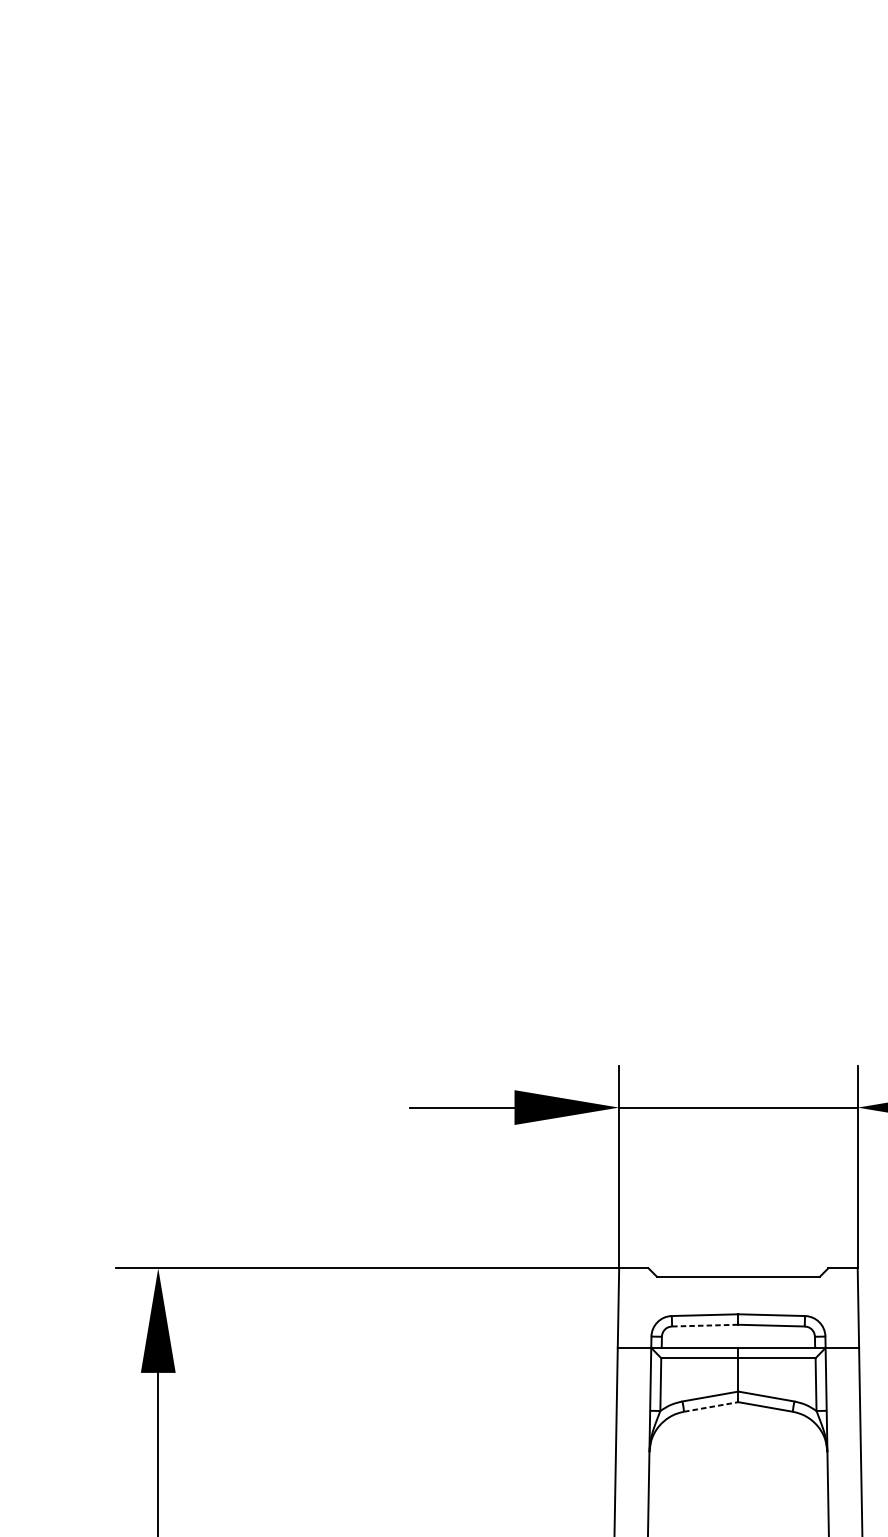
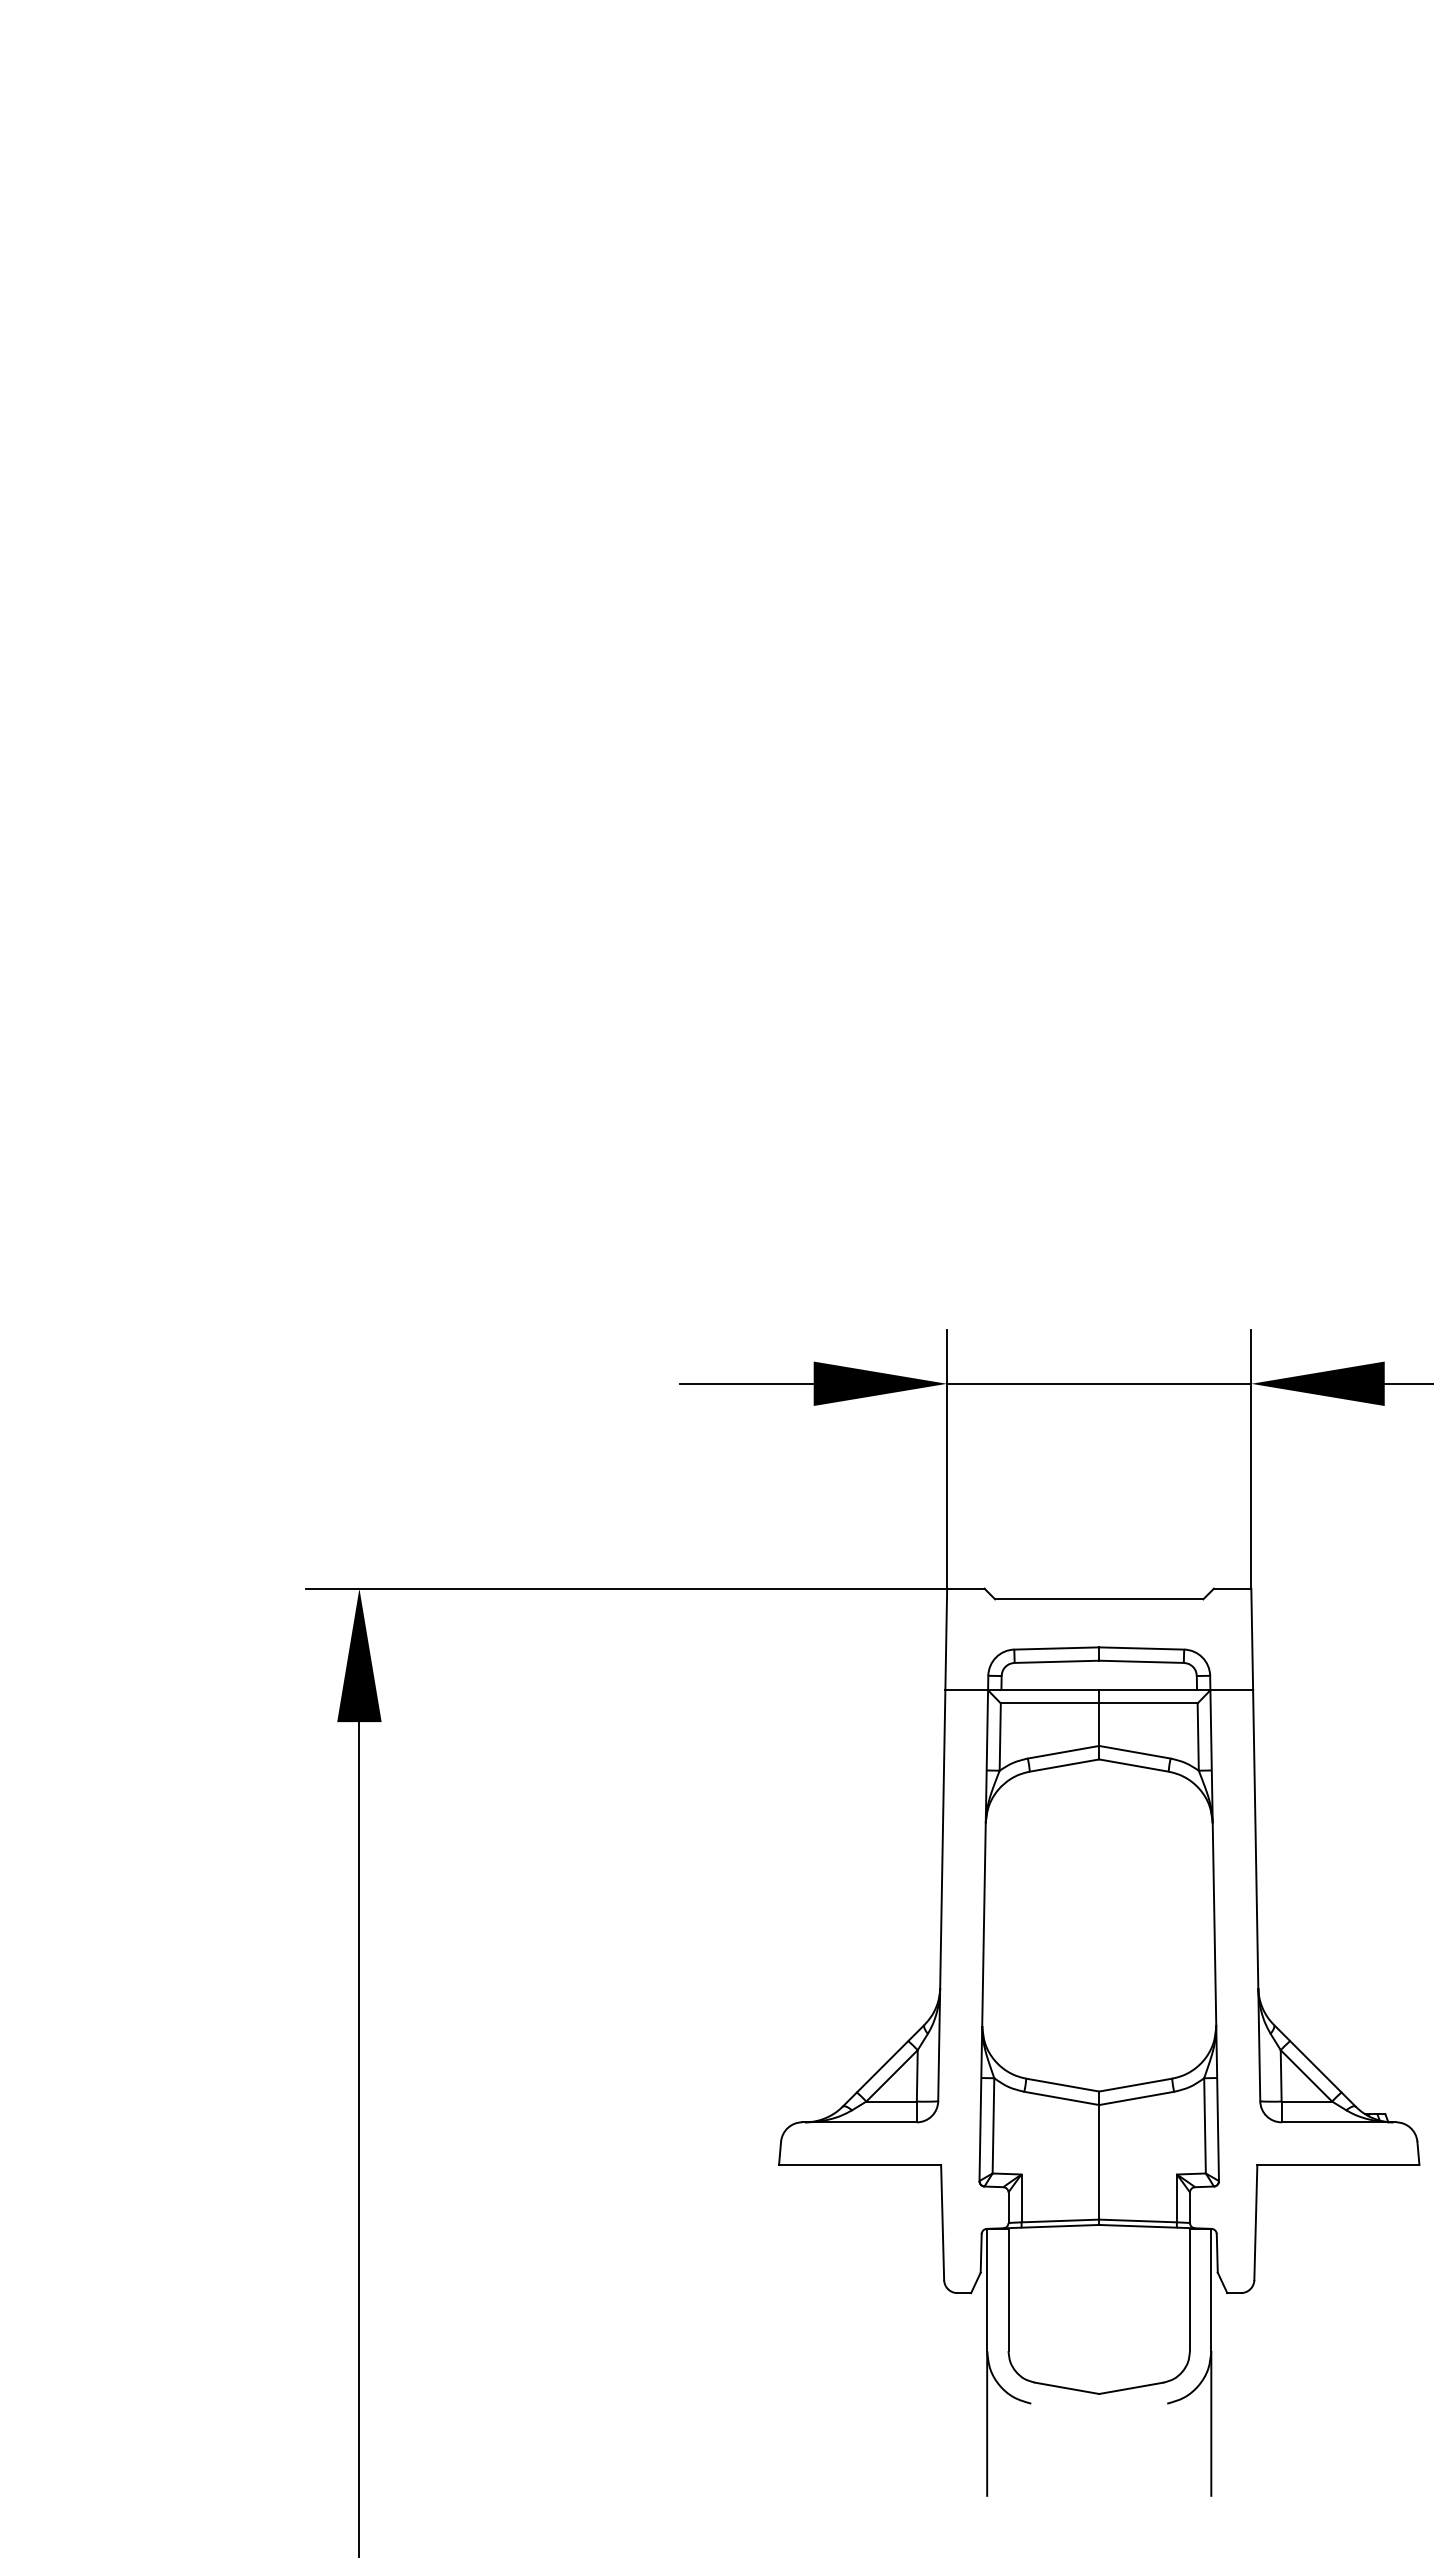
line: (705, 1325) -> (1057, 1661), dashed -> solid
line: (711, 1406) -> (1065, 1765), dashed -> solid

